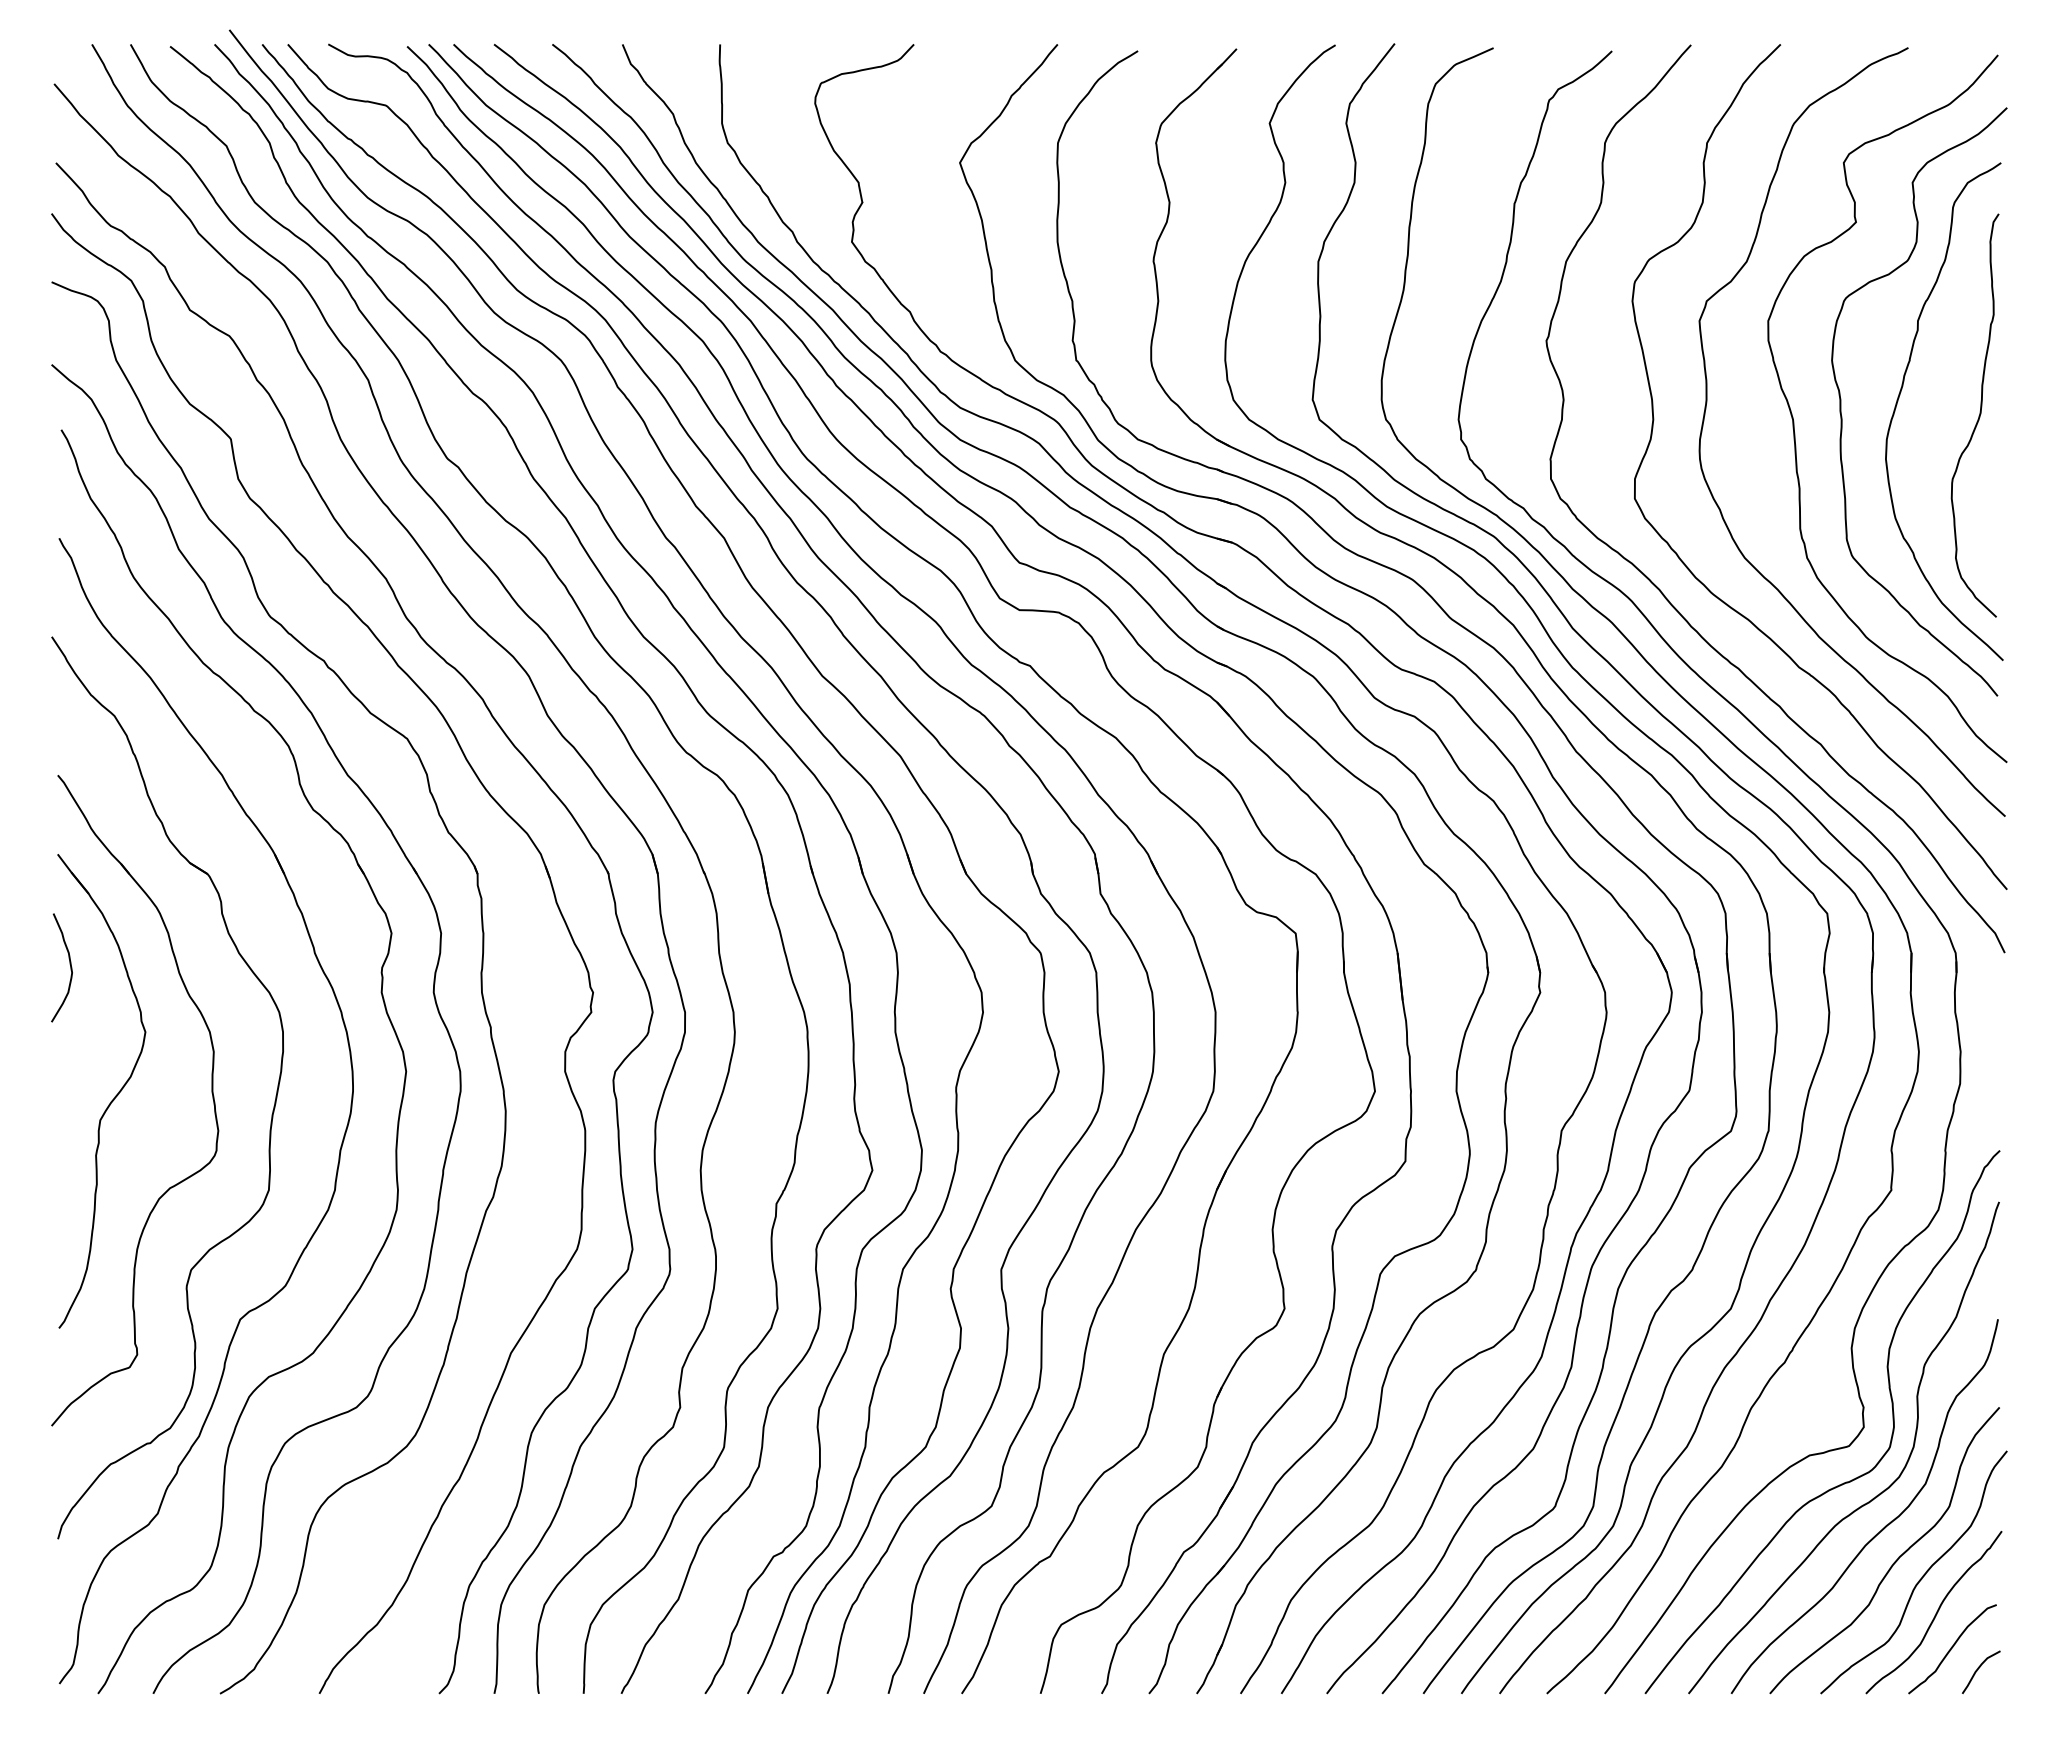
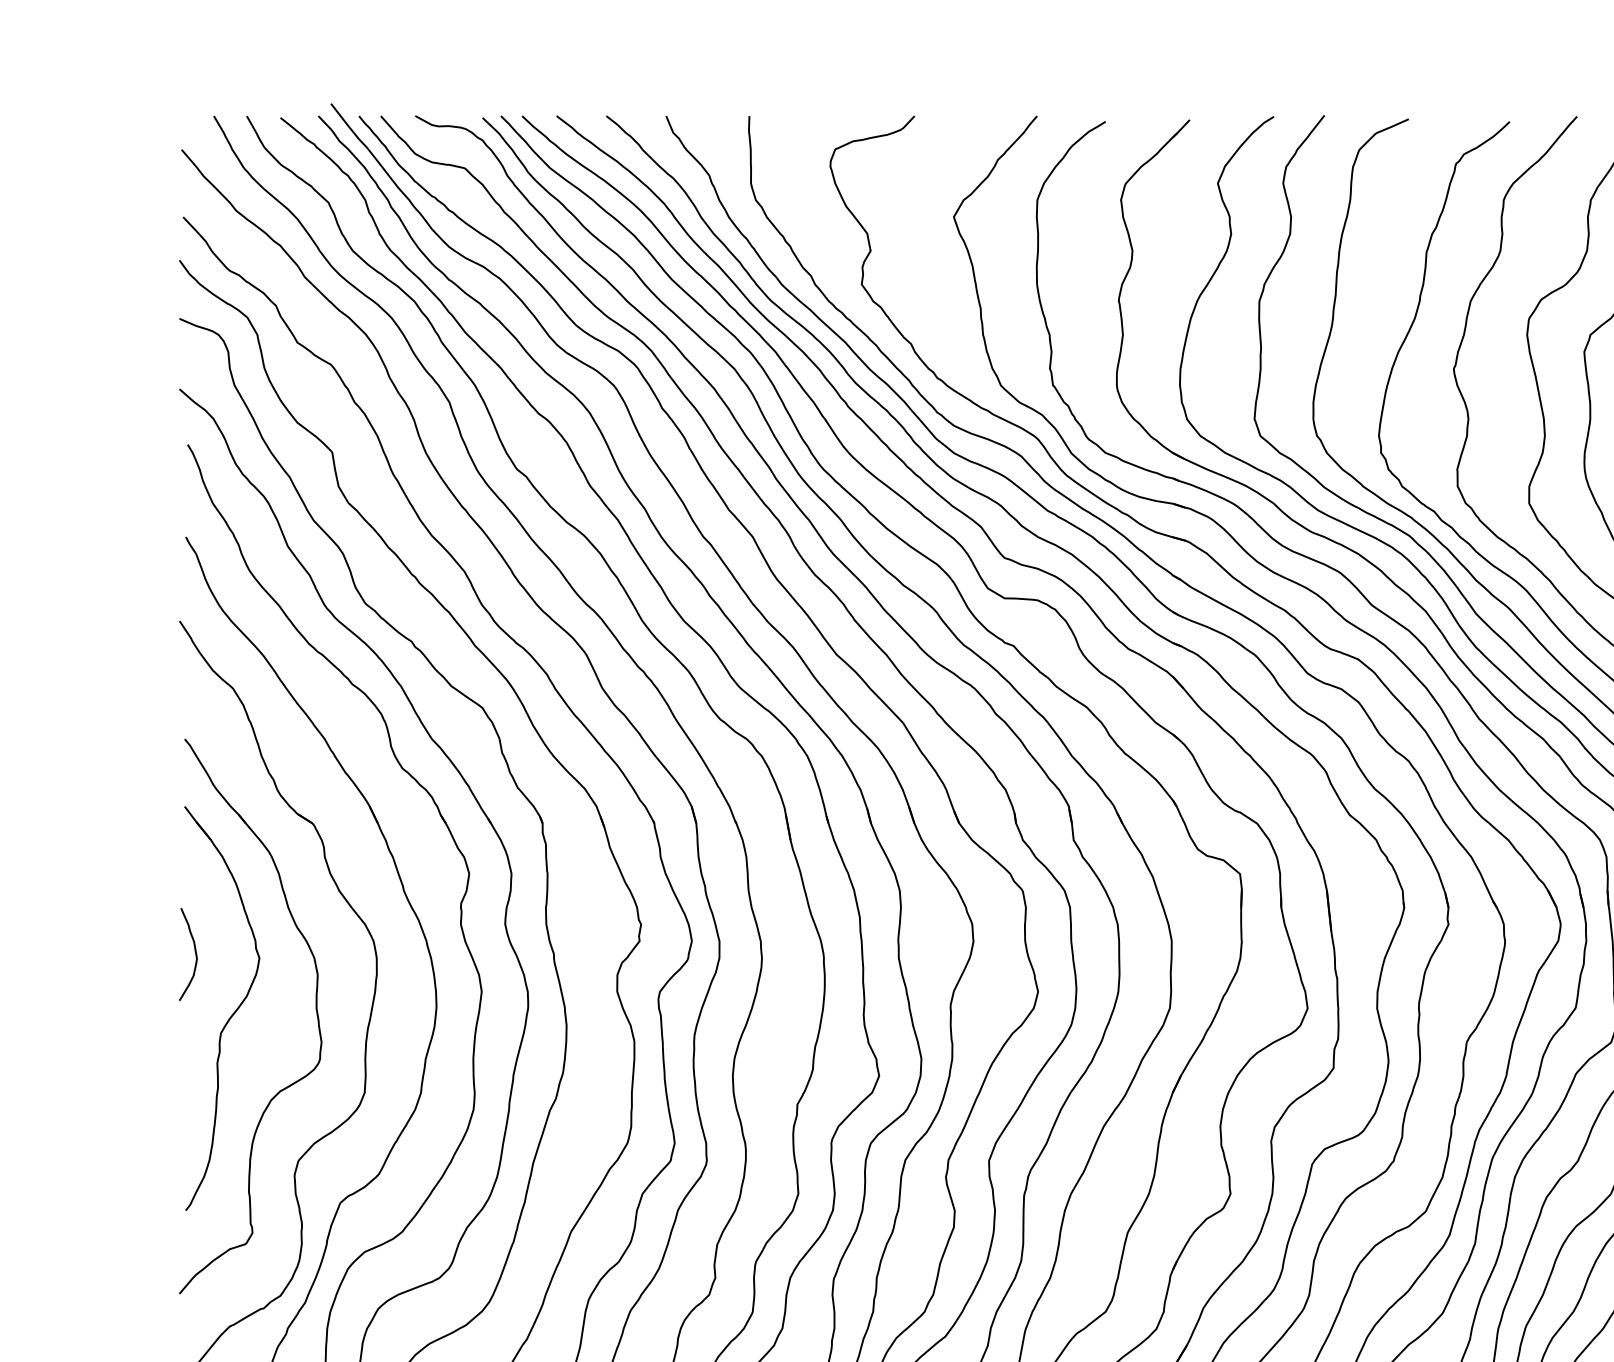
curve: (69, 964) -> (194, 951), moved

